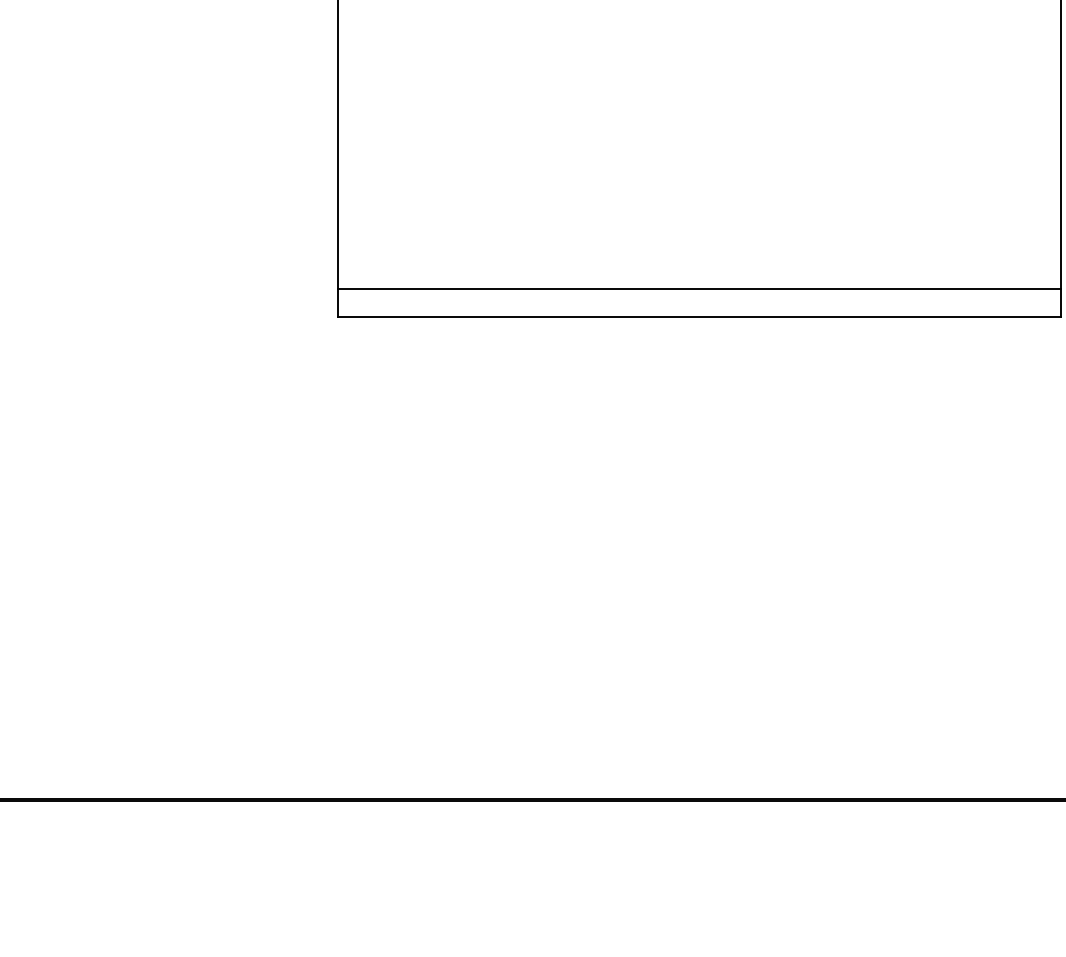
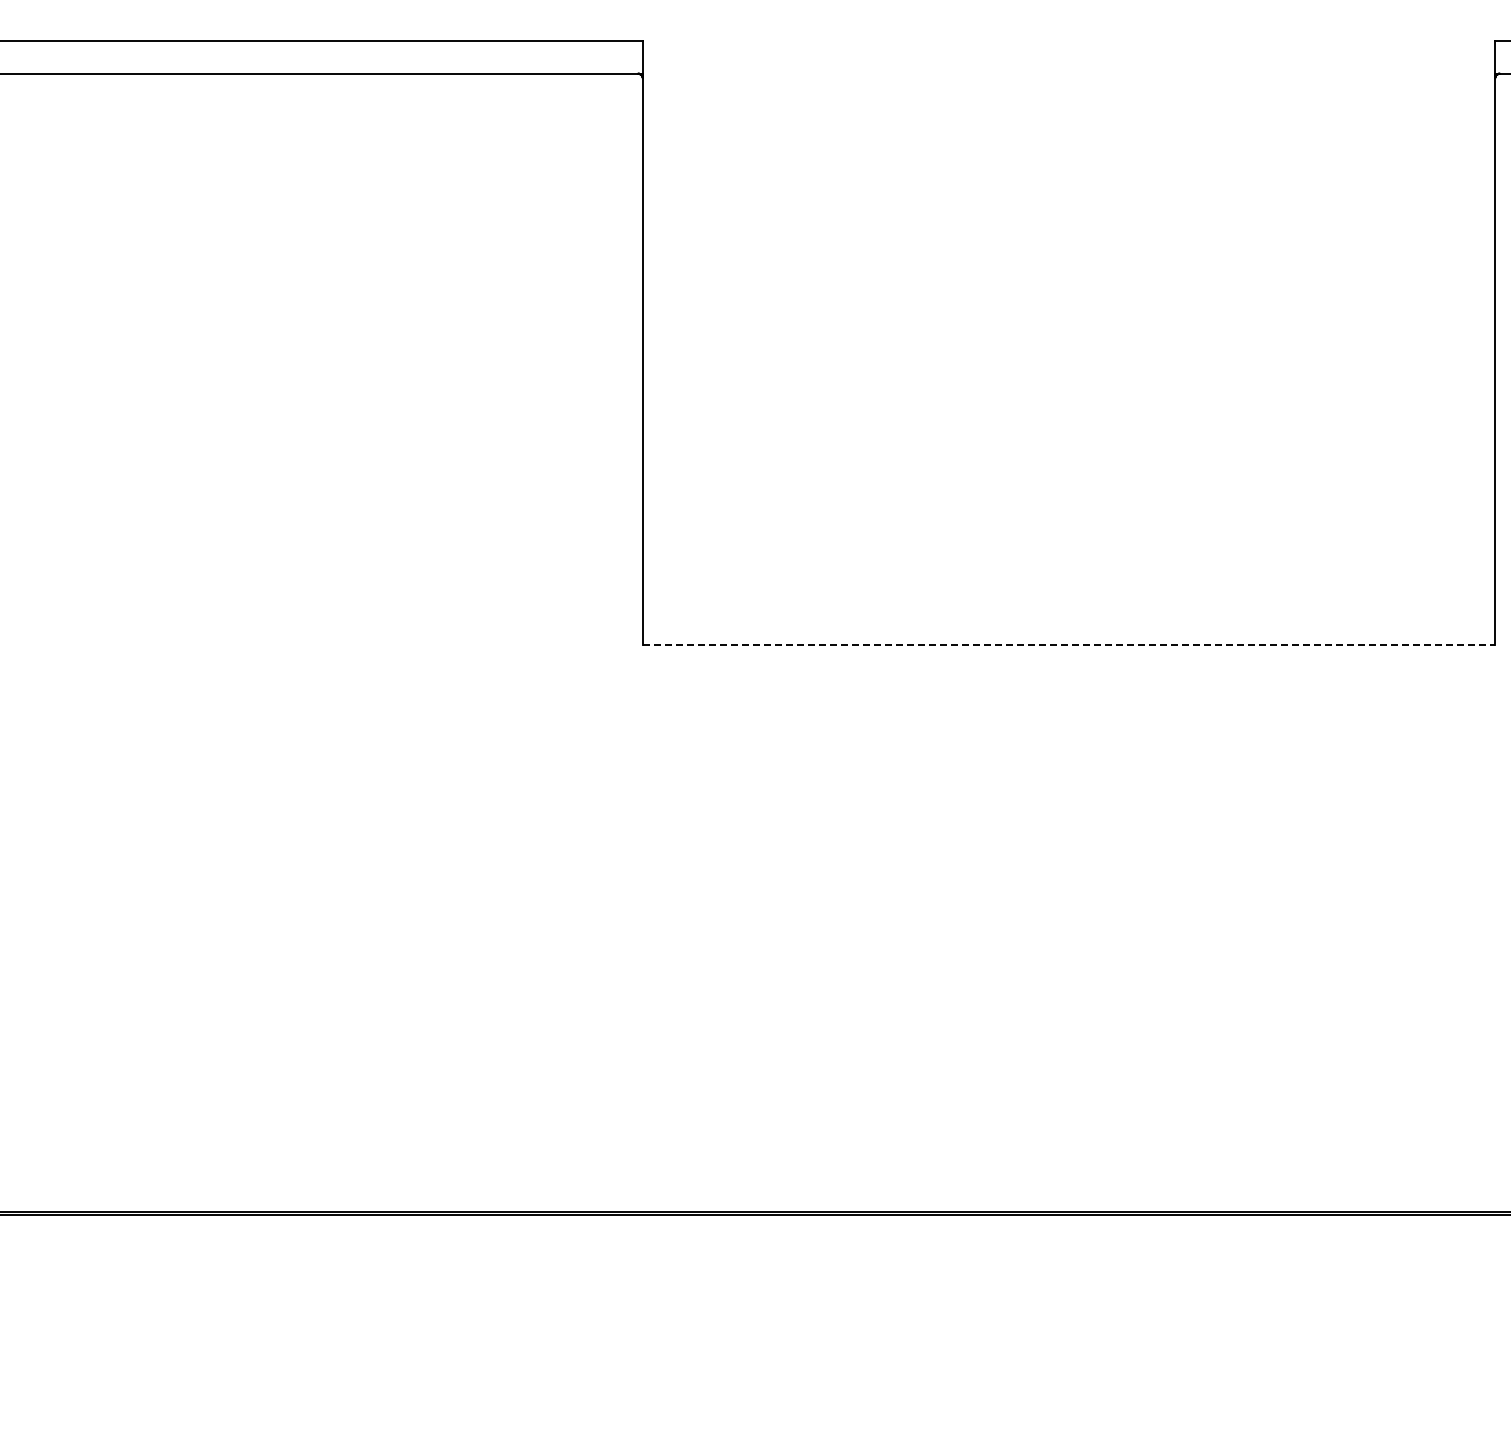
line: (698, 288) -> (1068, 611), removed
line: (699, 316) -> (1069, 644), solid -> dashed

